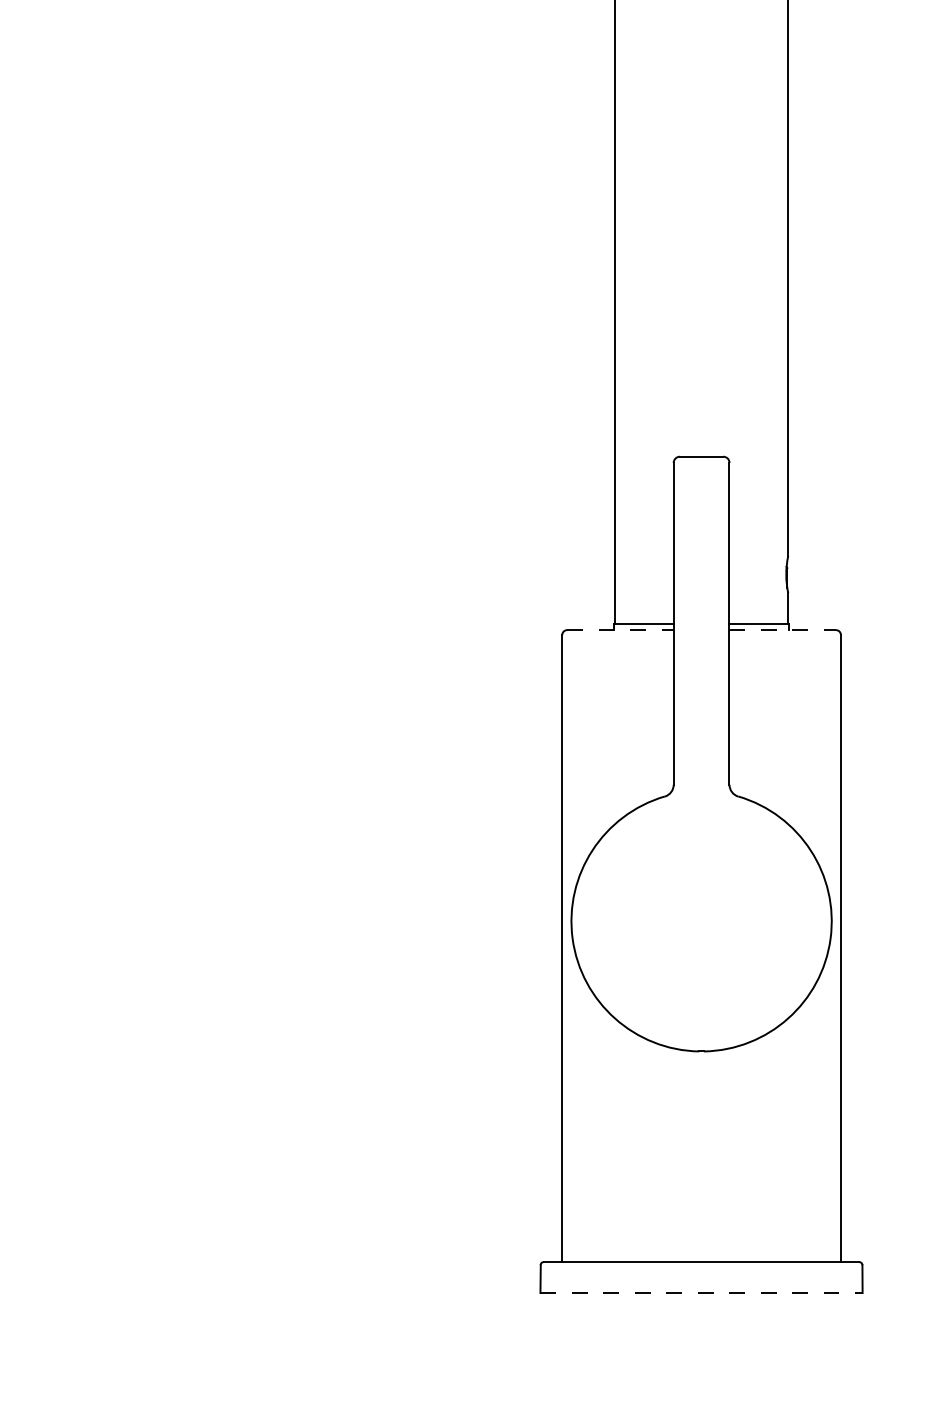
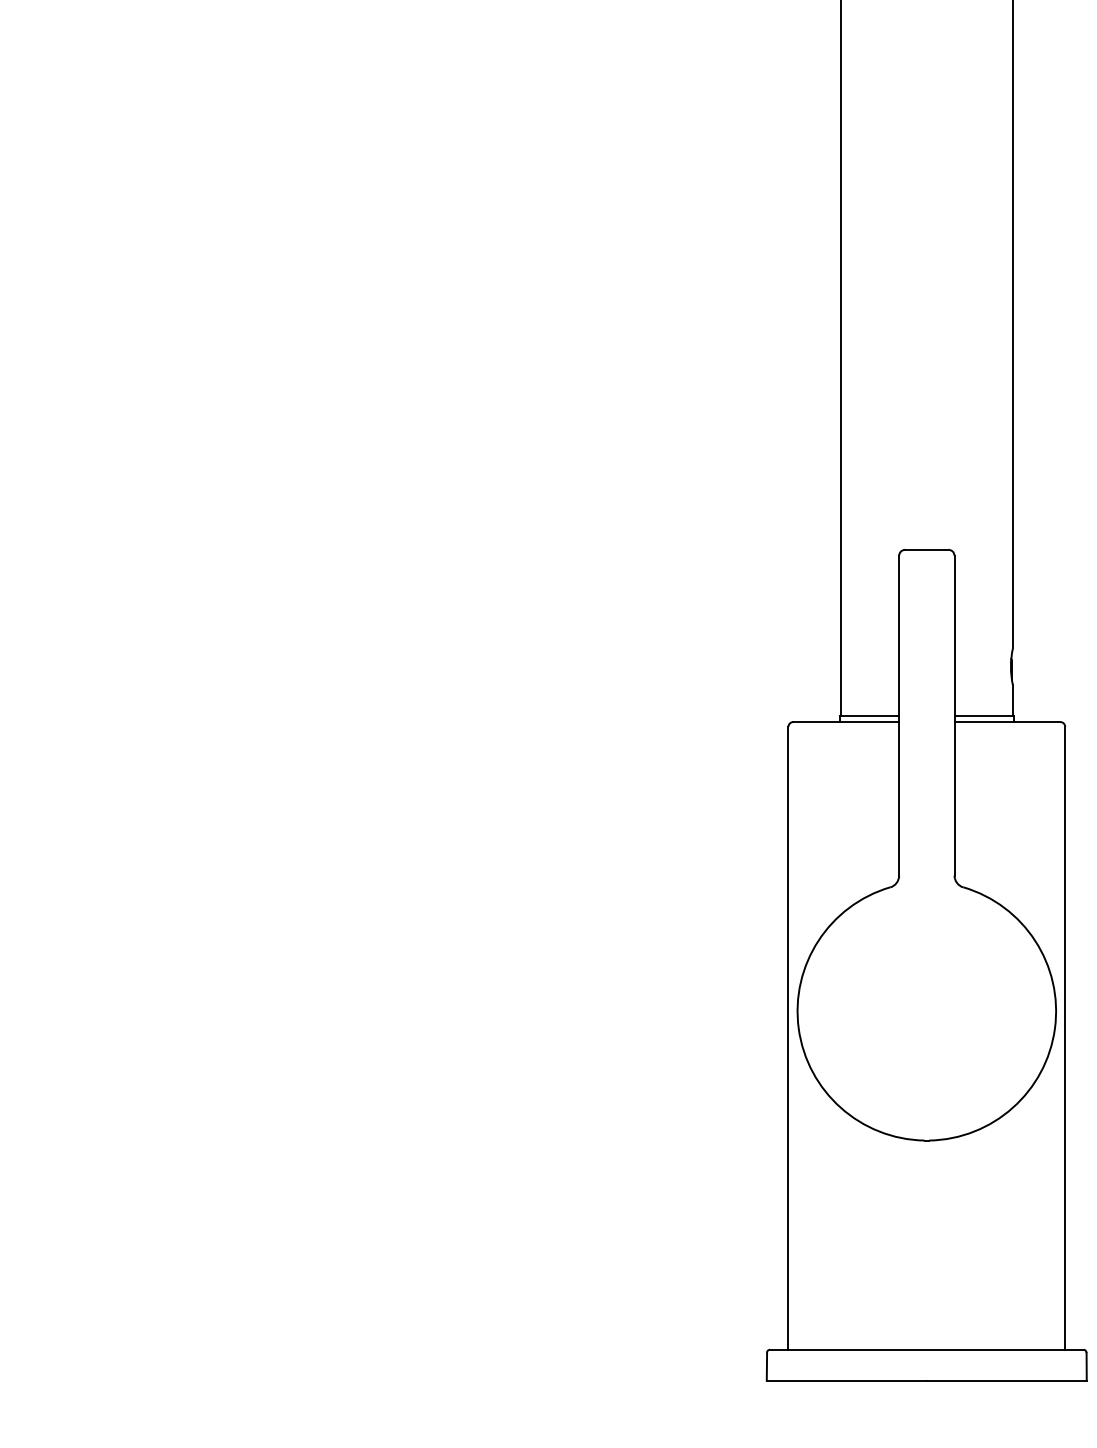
line: (620, 630) -> (846, 722), dashed -> solid
line: (782, 630) -> (1007, 722), dashed -> solid
line: (701, 1293) -> (926, 1380), dashed -> solid

